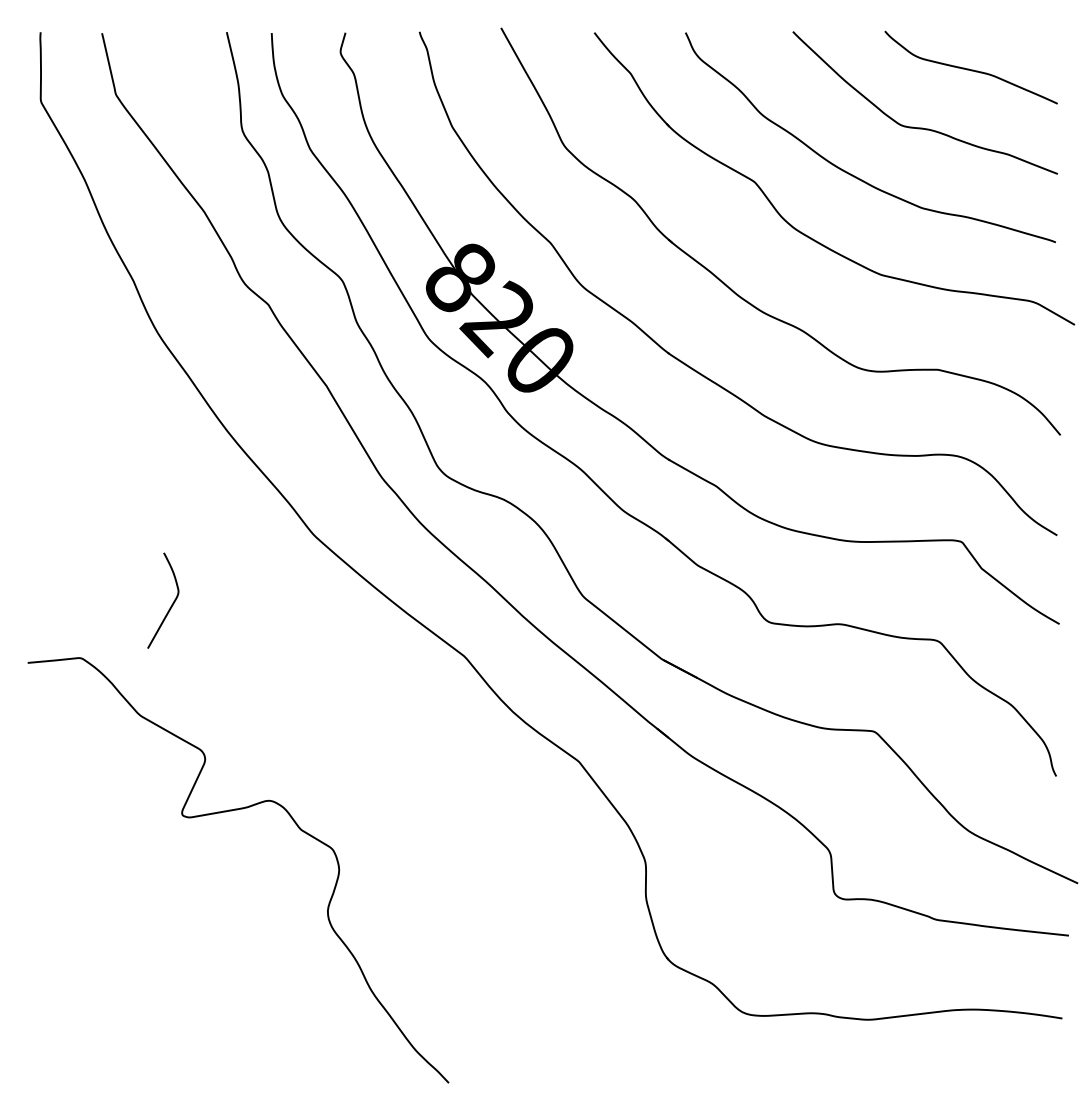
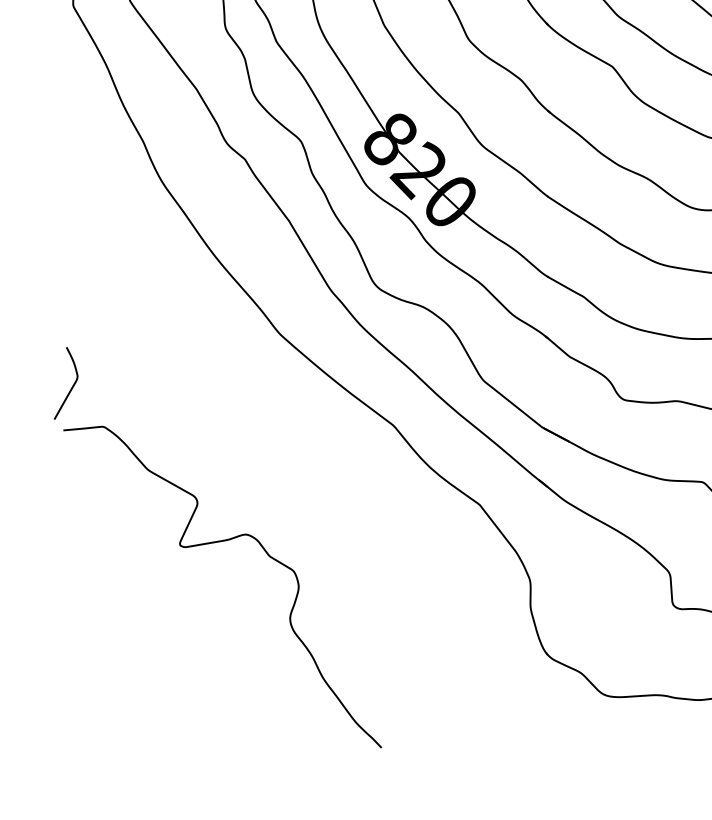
curve: (171, 604) -> (72, 386), moved

